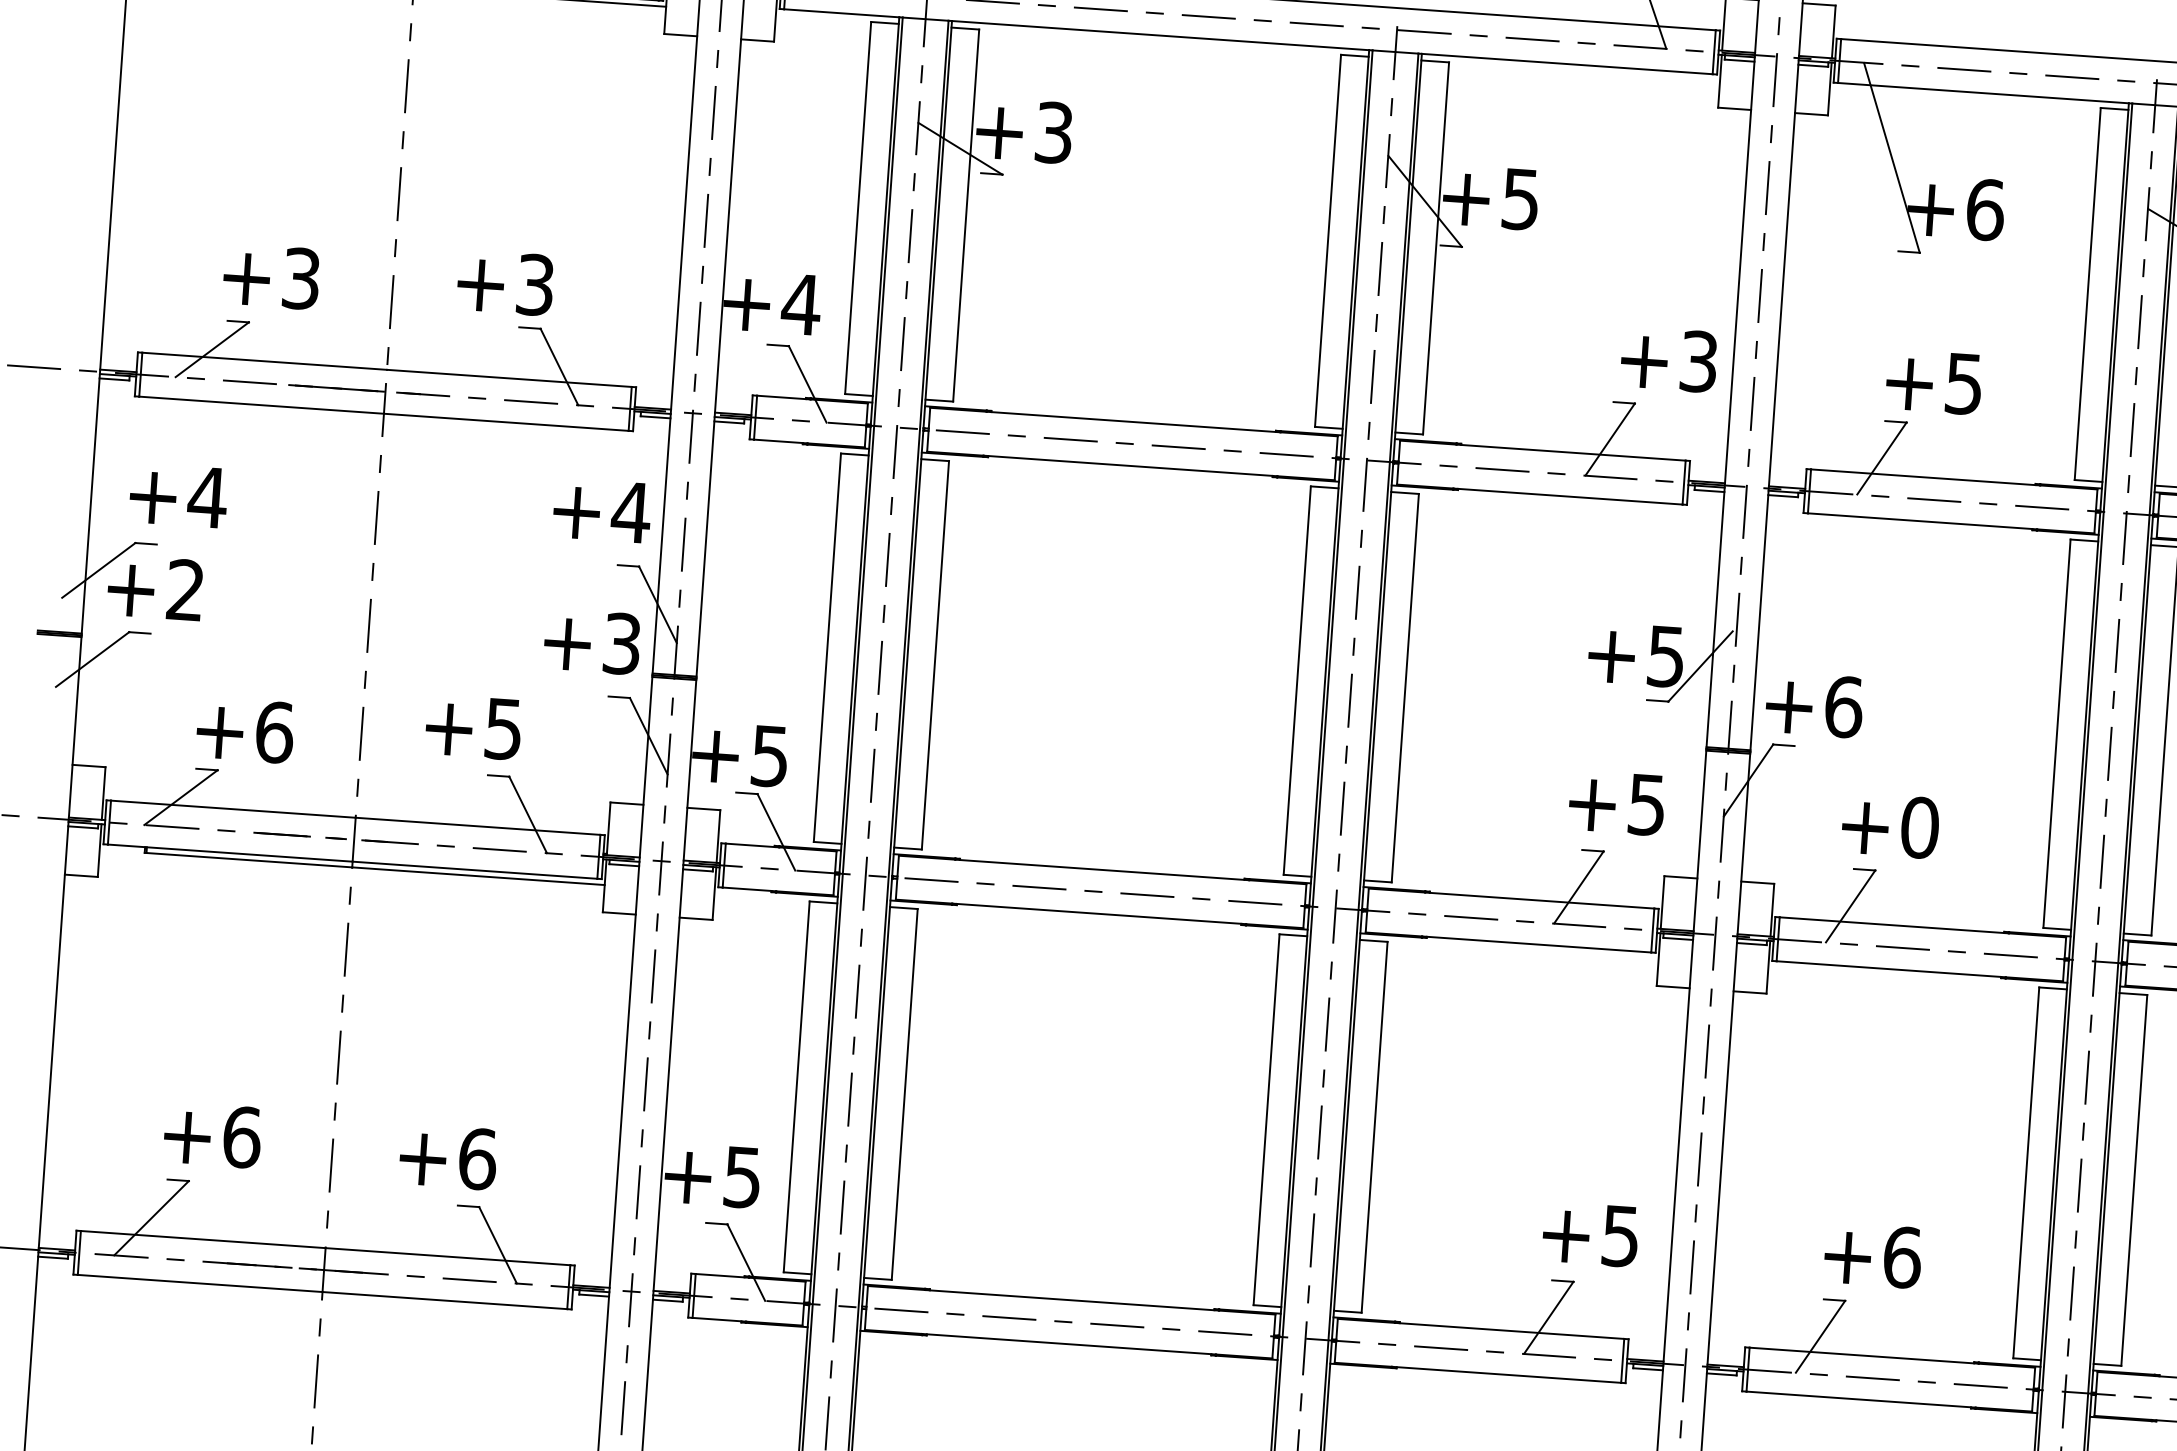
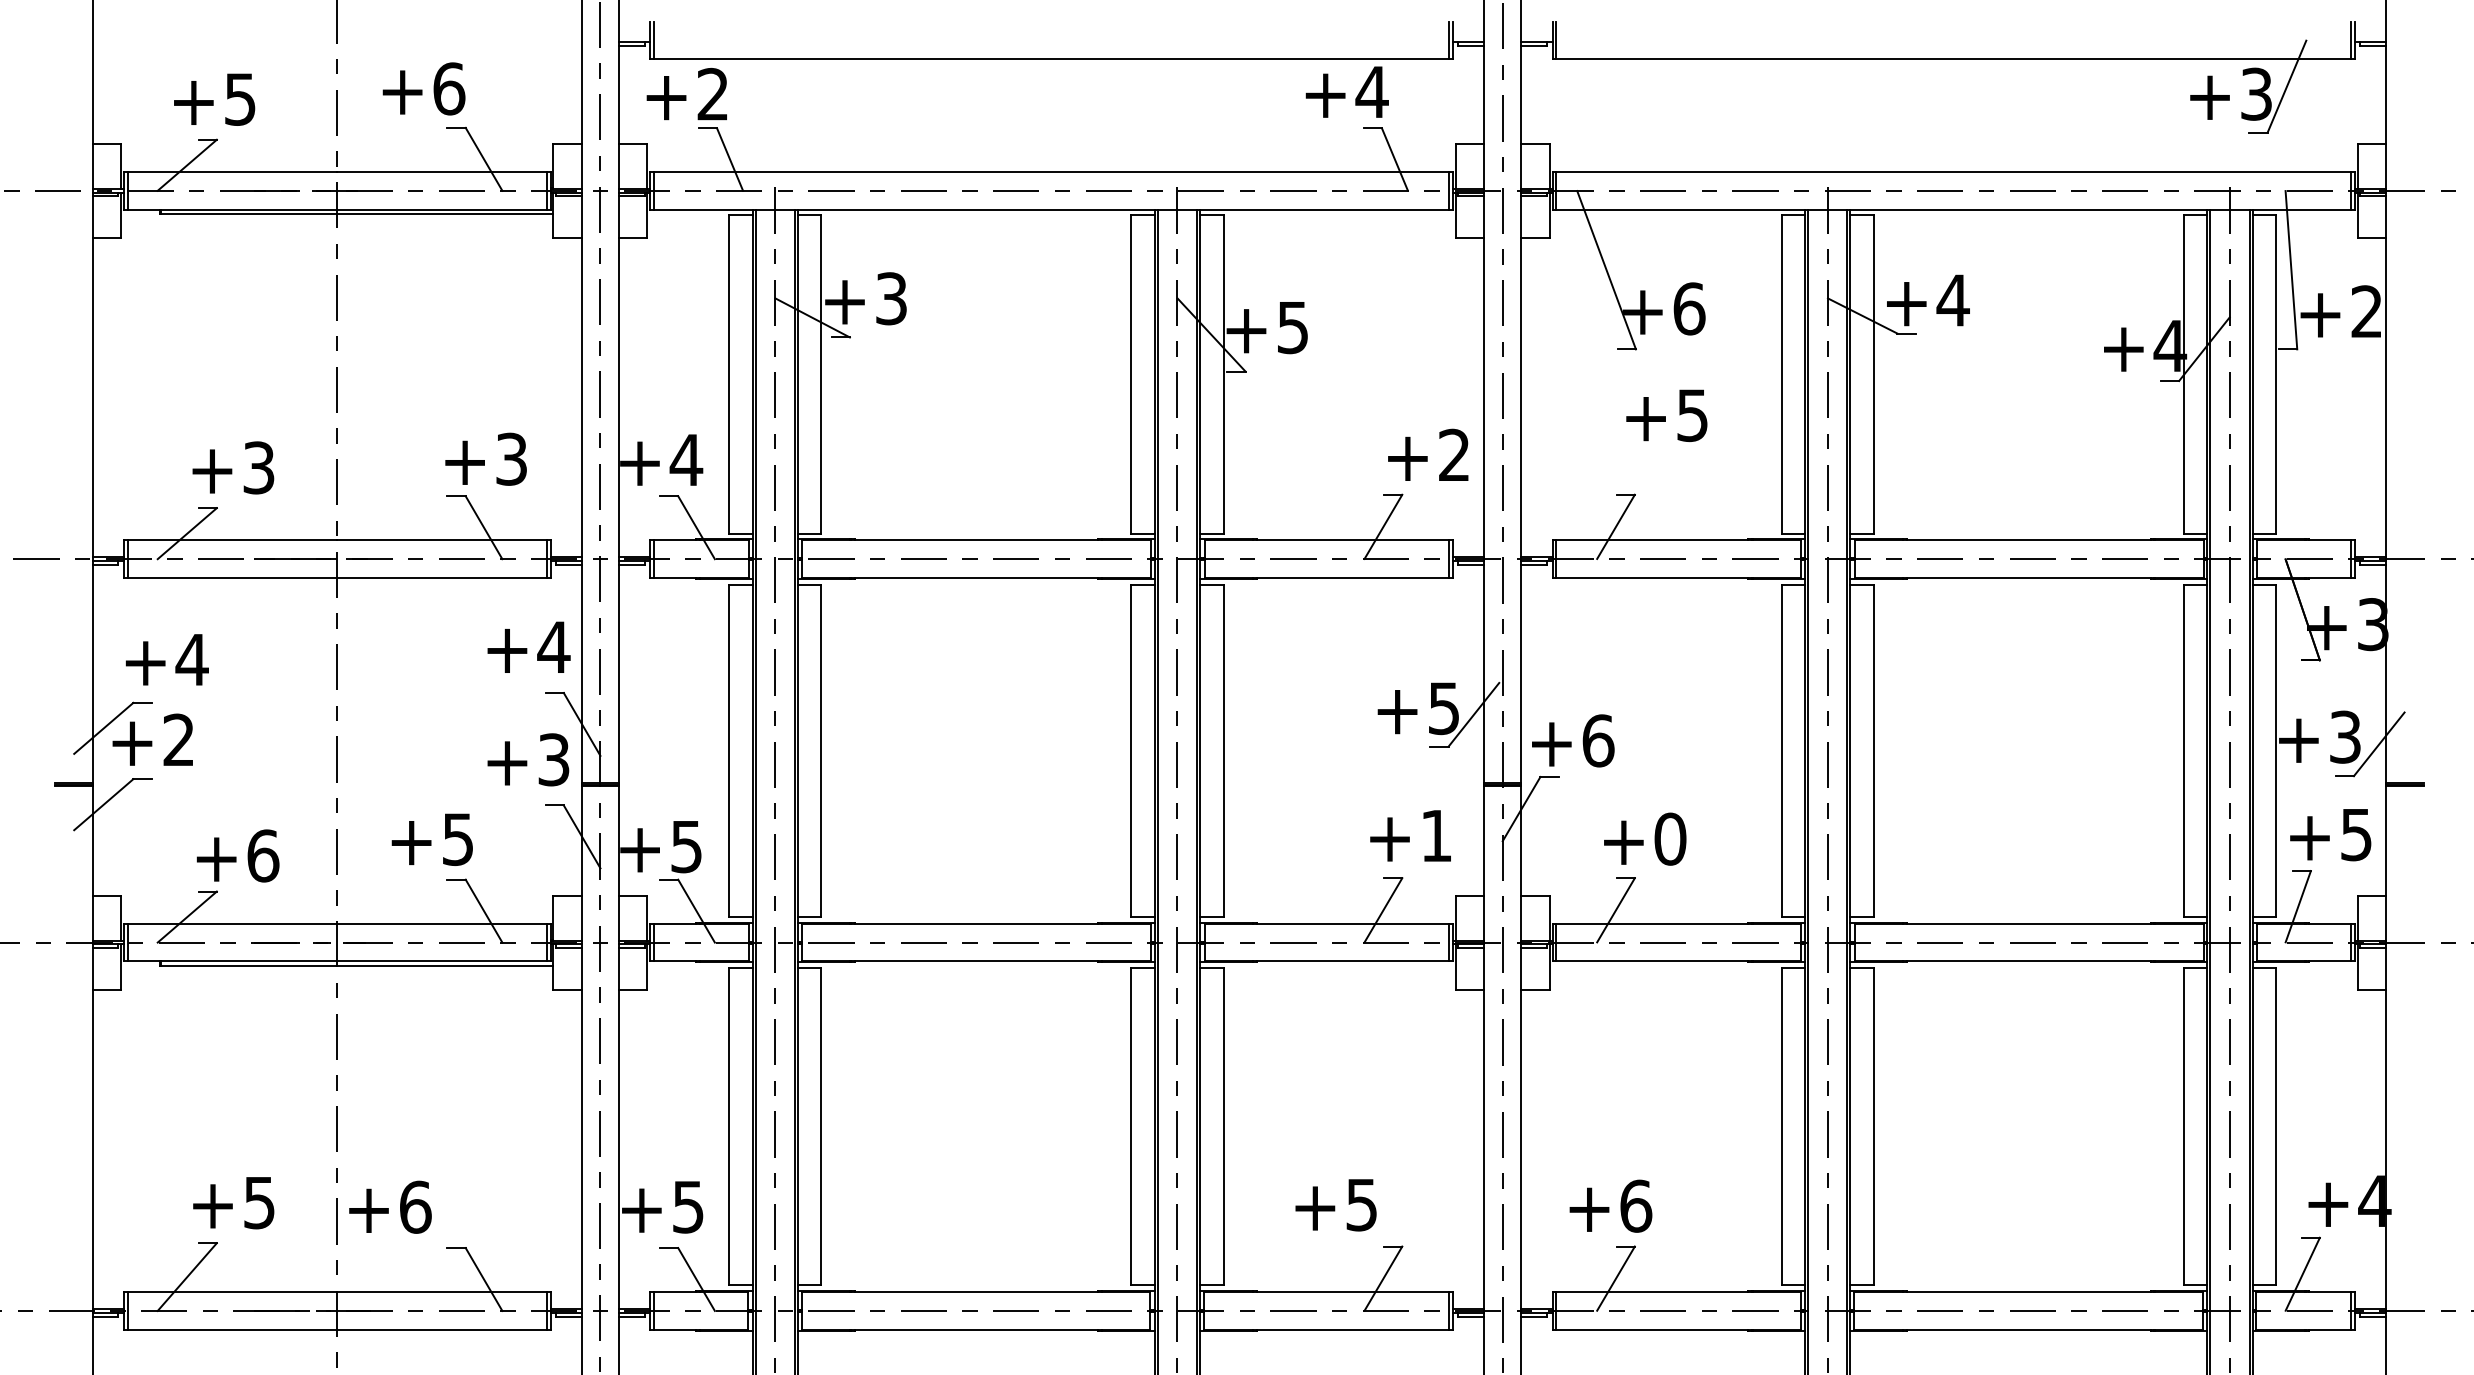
text: (504, 281) -> (485, 458), moved
text: (1699, 361) -> (1454, 455), +3 -> +2
text: (1933, 381) -> (1666, 415), moved
text: (1646, 805) -> (1436, 836), +5 -> +1
text: (242, 1137) -> (259, 1202), +6 -> +5
text: (448, 1156) -> (390, 1206), moved
text: (1589, 1234) -> (1335, 1205), moved
text: (1872, 1254) -> (1610, 1205), moved

